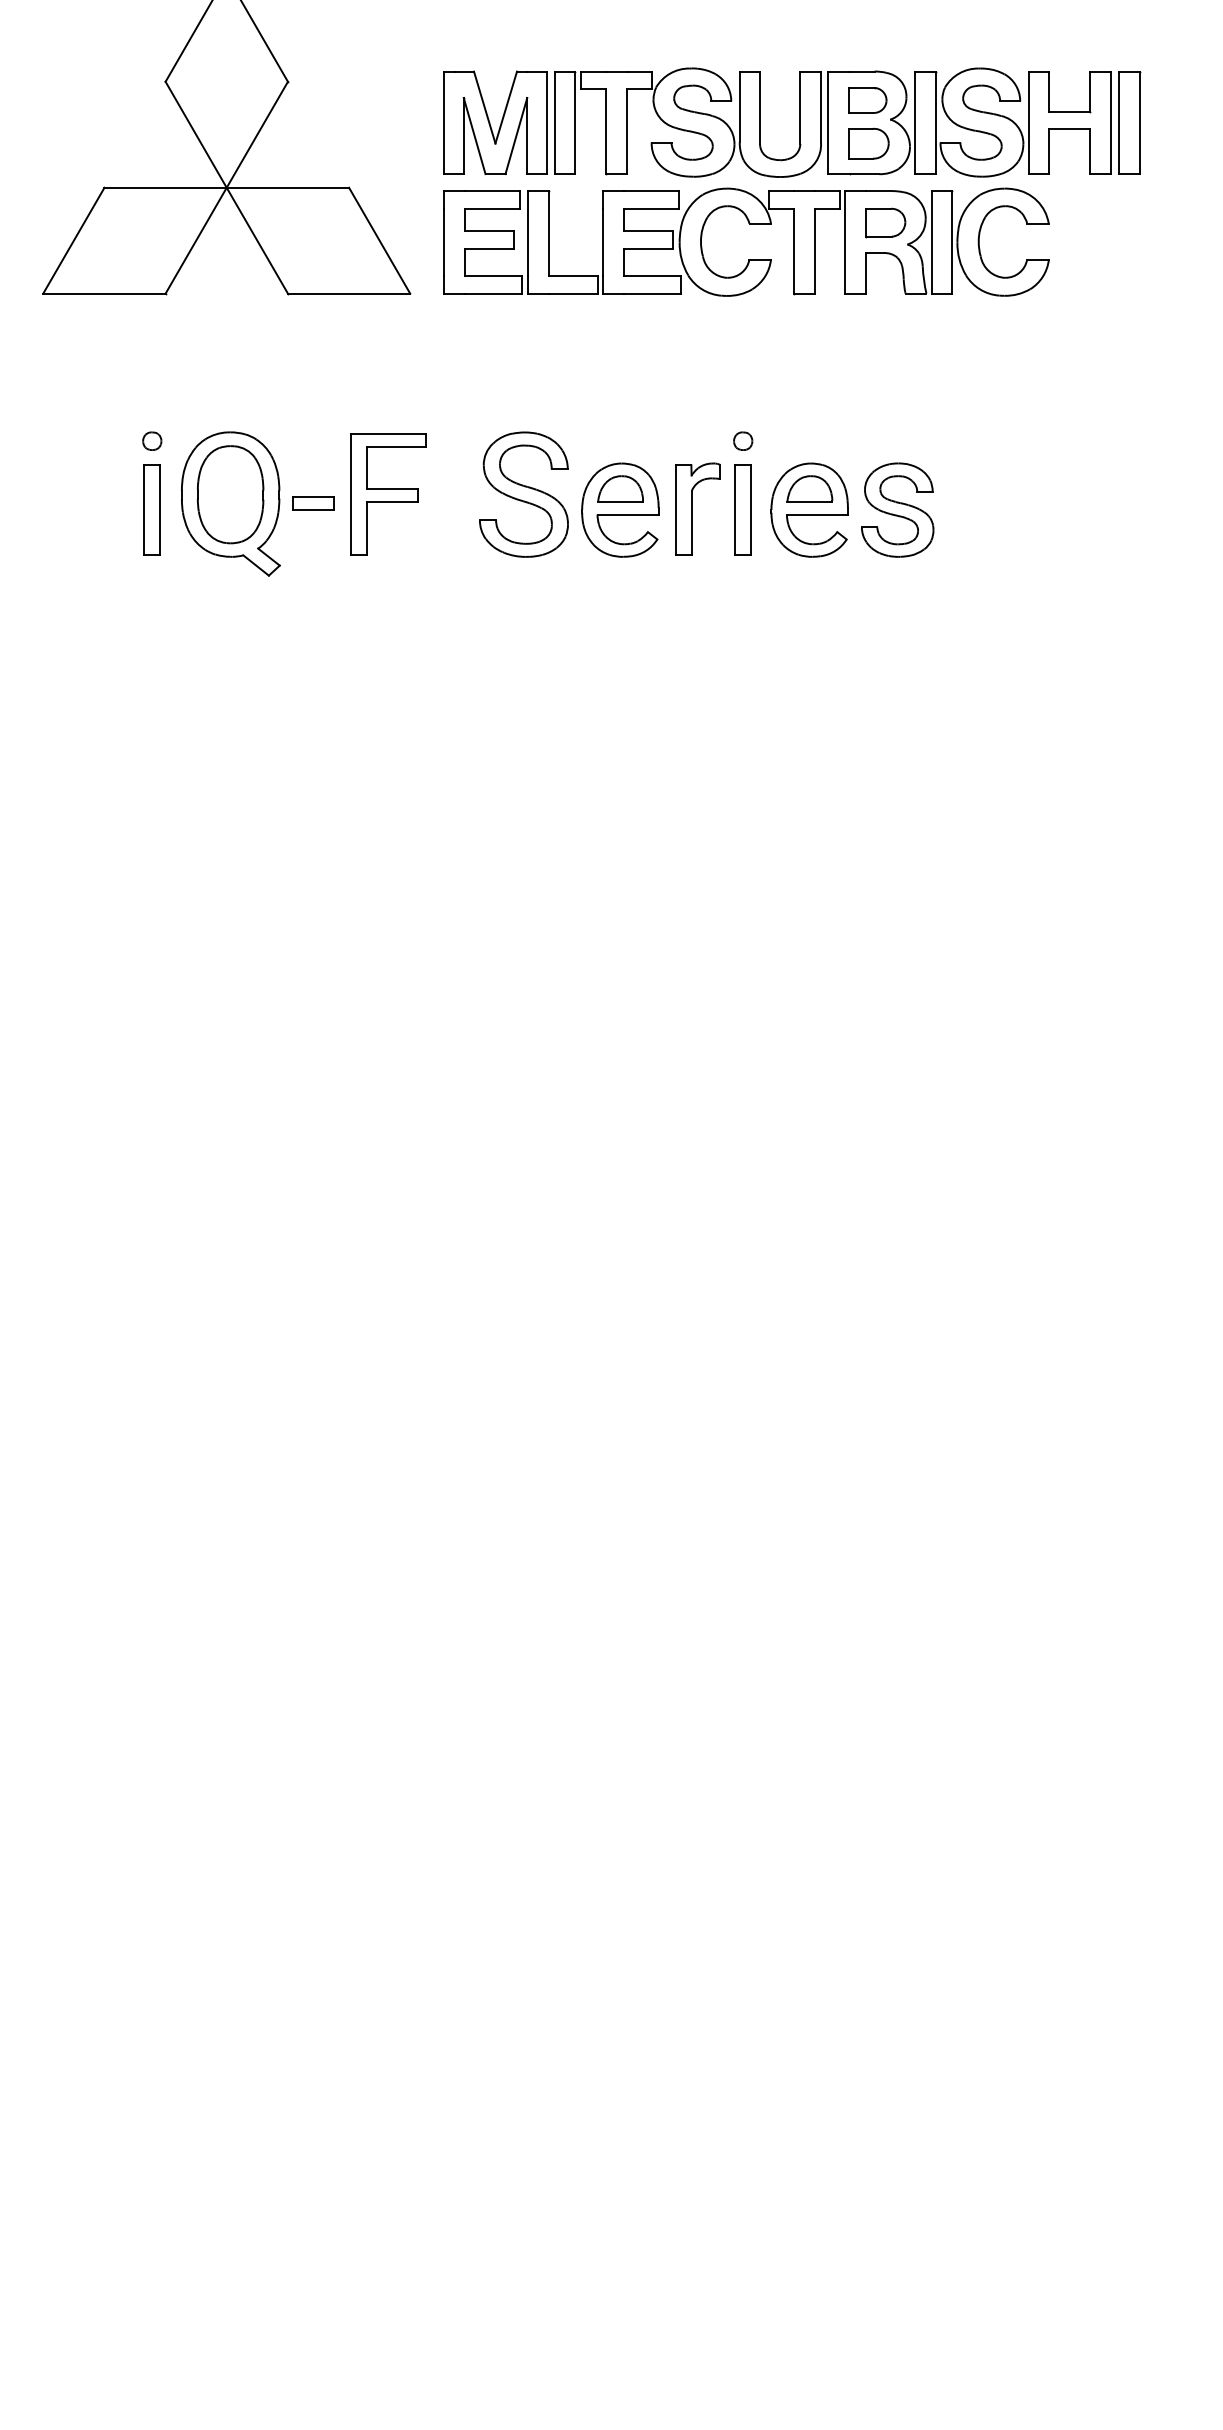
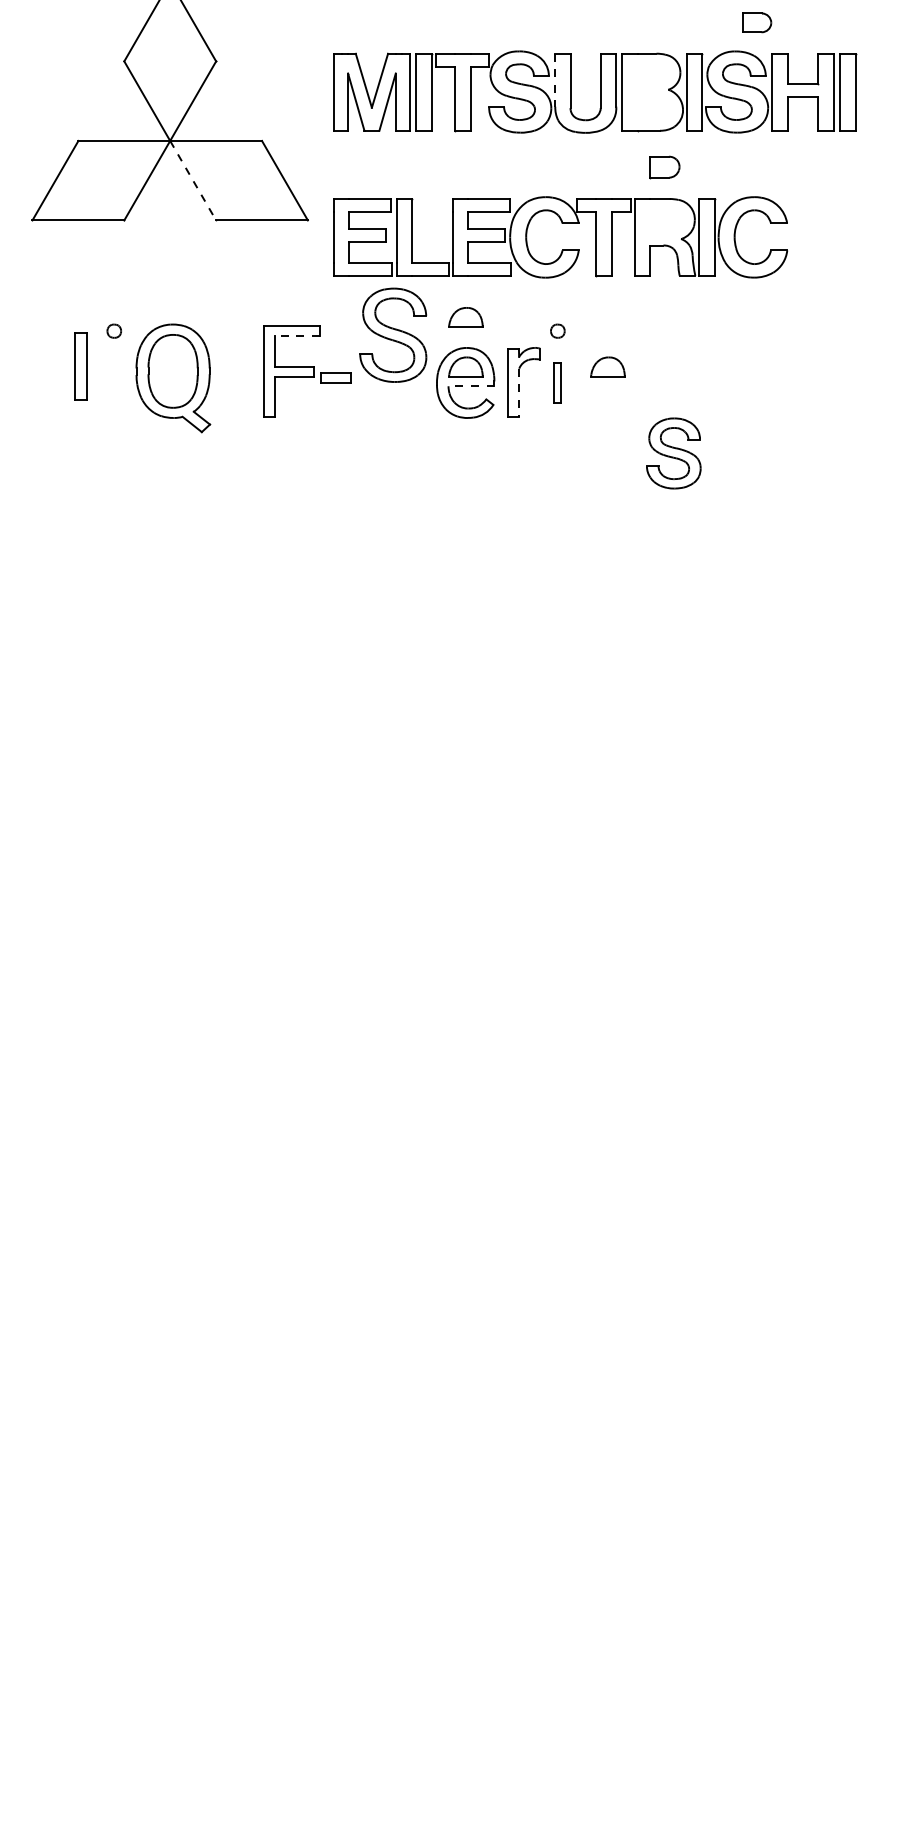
part: (867, 100) -> (756, 22), moved
line: (739, 107) -> (555, 80), solid -> dashed
part: (868, 143) -> (651, 107), removed
part: (749, 224) -> (562, 224), moved
line: (257, 241) -> (193, 181), solid -> dashed
part: (620, 422) -> (465, 317), added
line: (396, 447) -> (297, 335), solid -> dashed
part: (523, 494) -> (392, 335), moved
part: (313, 503) -> (335, 377), moved
part: (151, 509) -> (80, 365), moved
part: (742, 509) -> (557, 382), size x0.6
part: (809, 509) -> (607, 382), removed
part: (897, 509) -> (673, 453), moved
line: (627, 514) -> (471, 386), solid -> dashed
line: (691, 523) -> (519, 392), solid -> dashed

